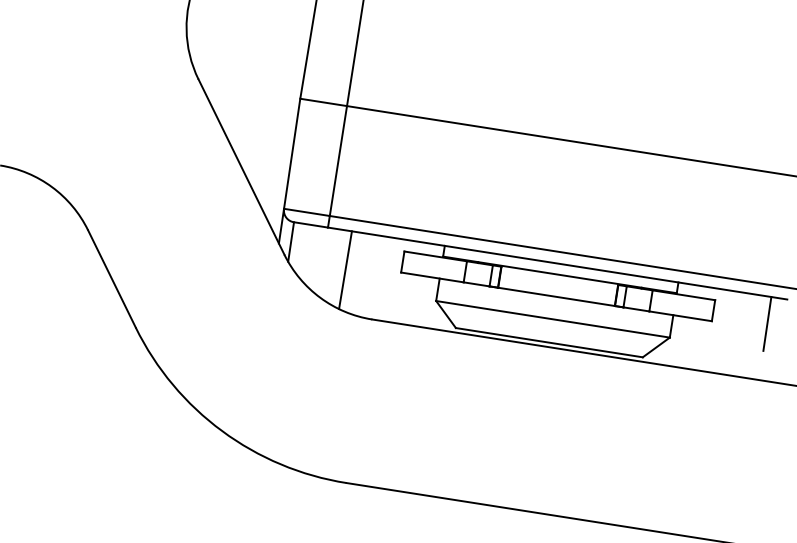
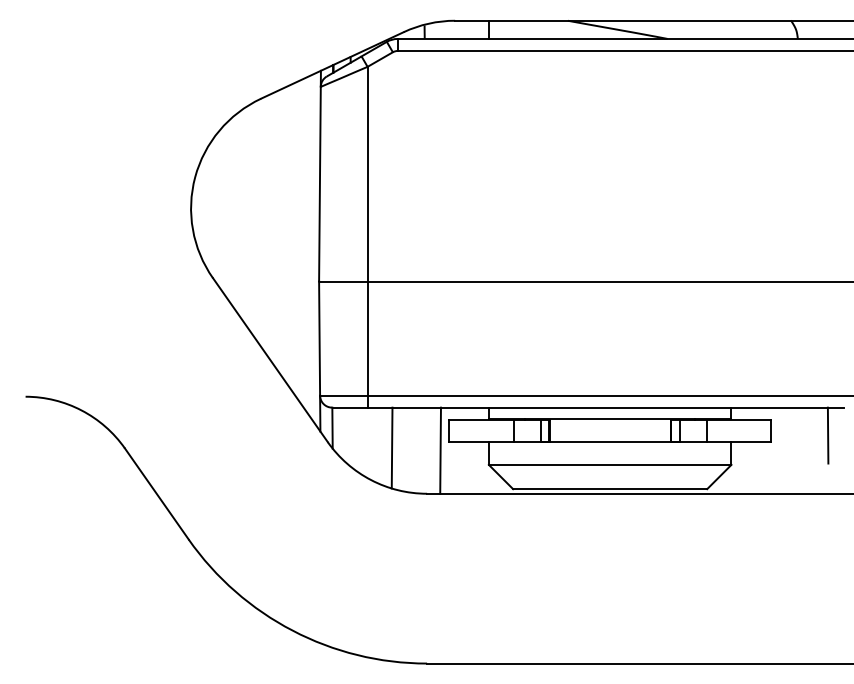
line: (391, 279) -> (440, 450), added

